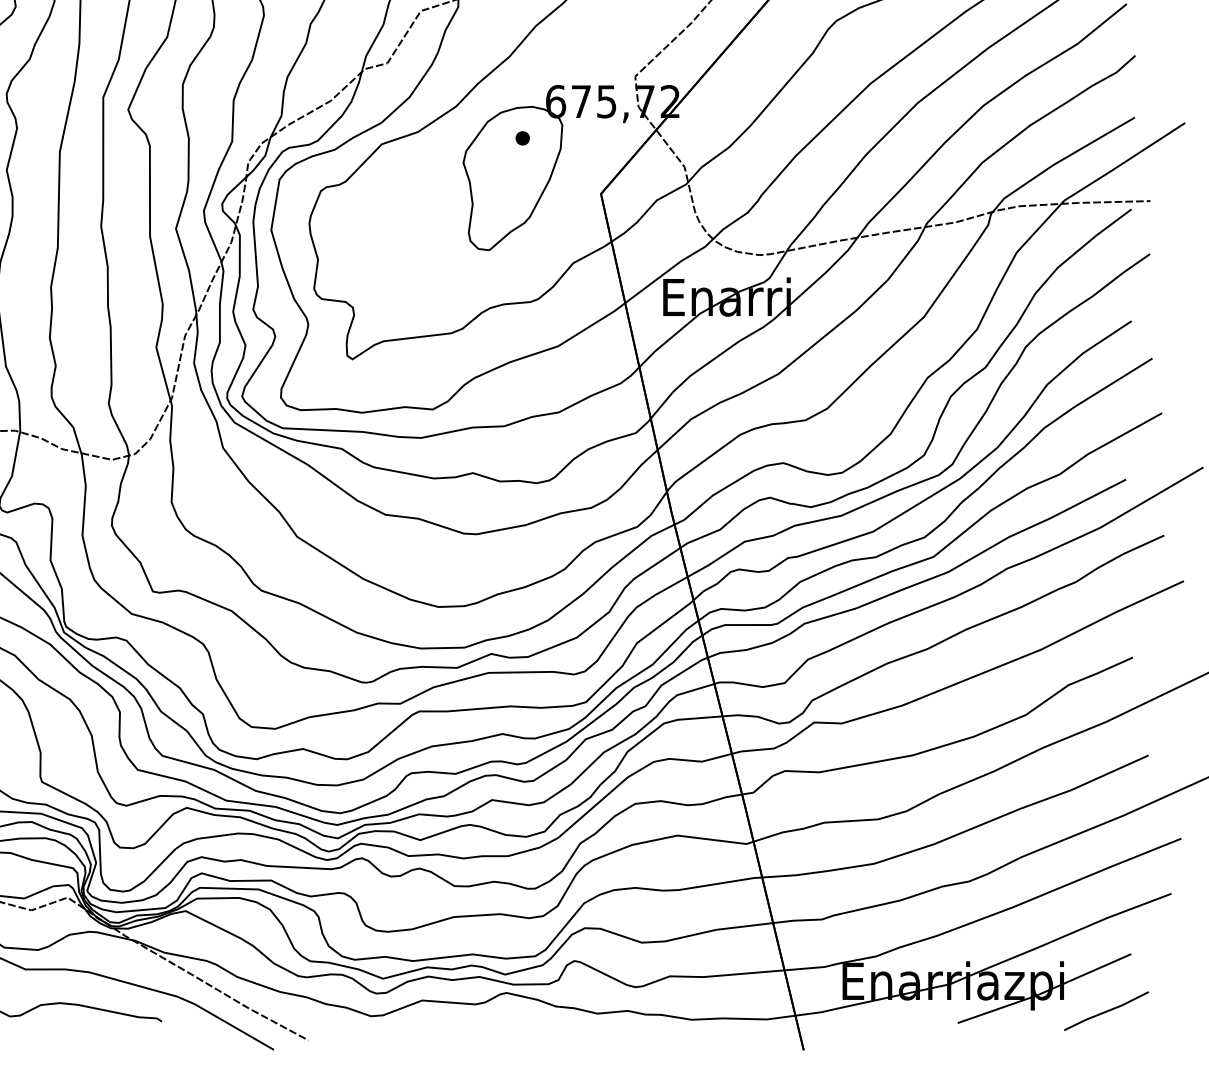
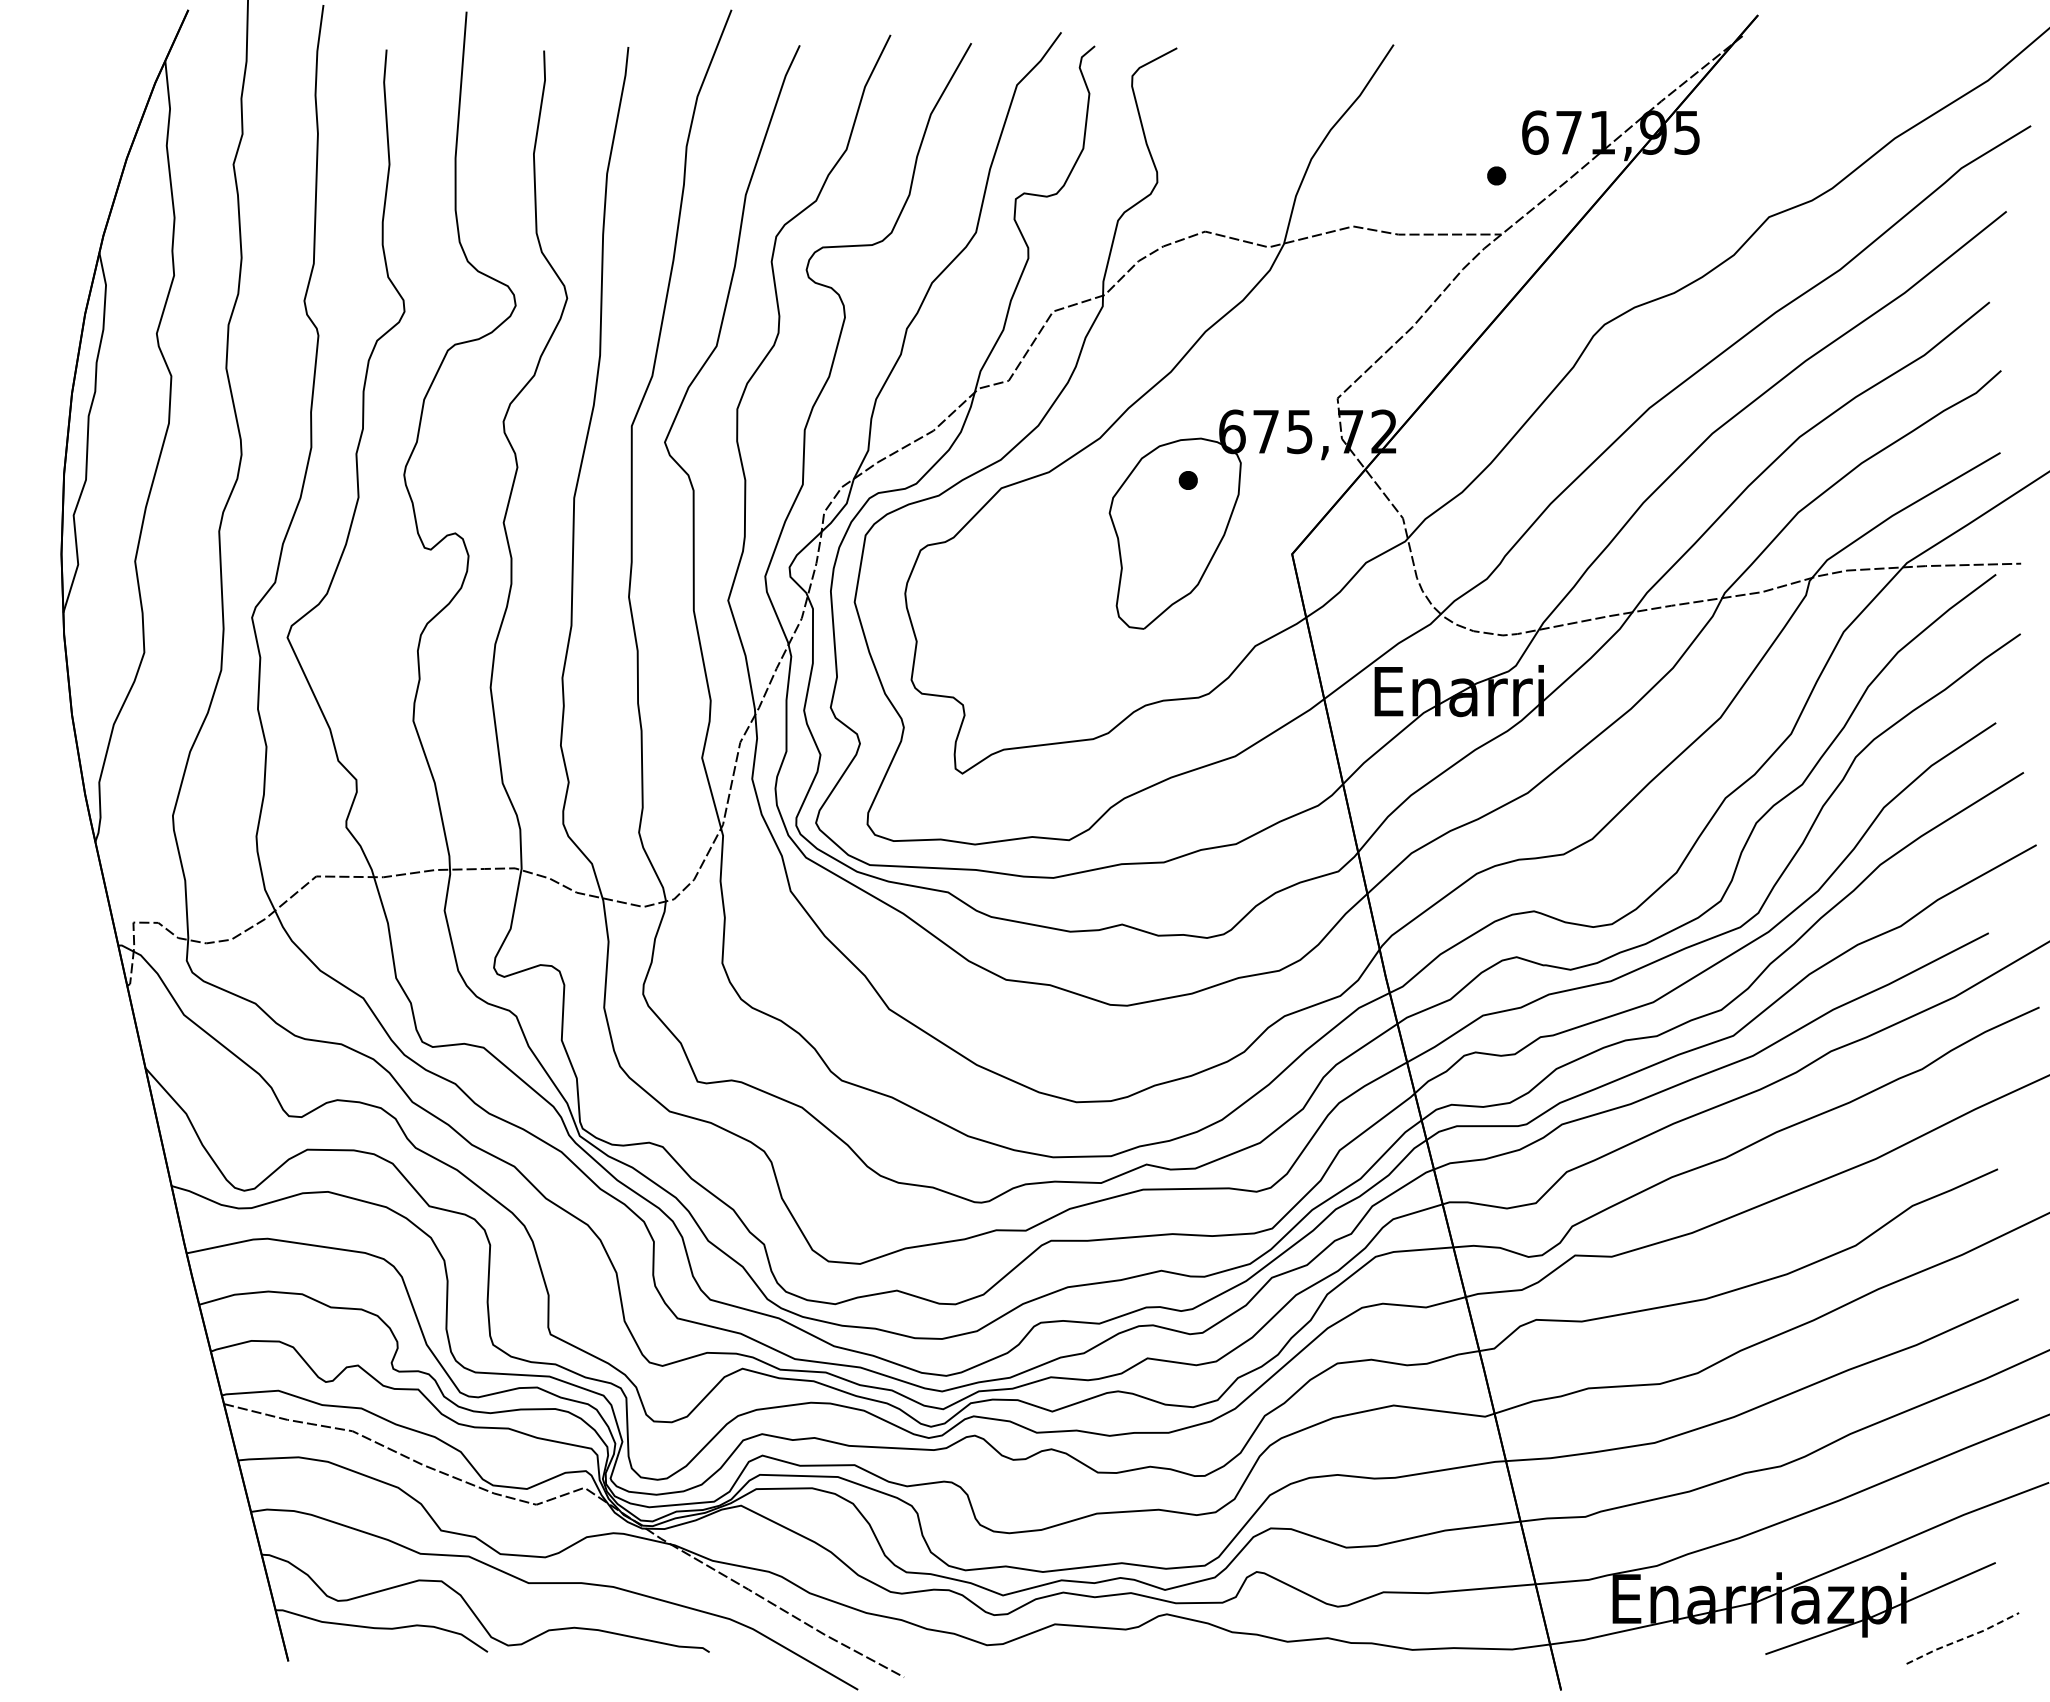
line: (1107, 1011) -> (1963, 1638), solid -> dashed

